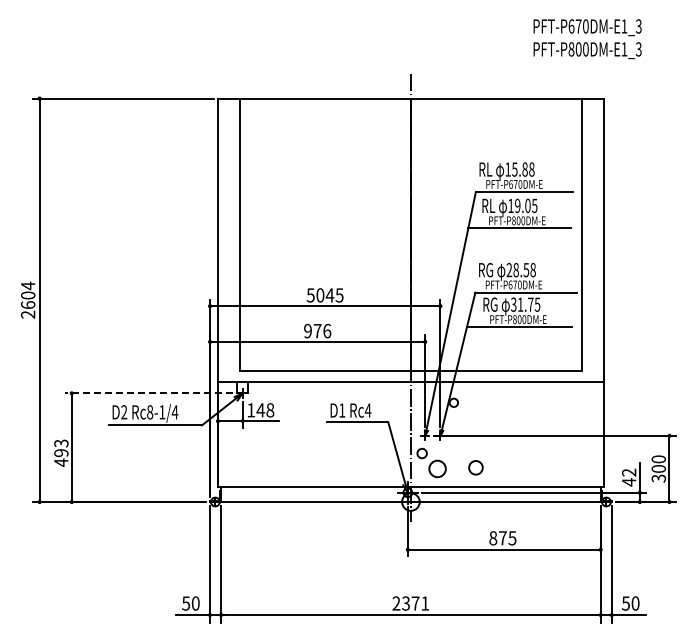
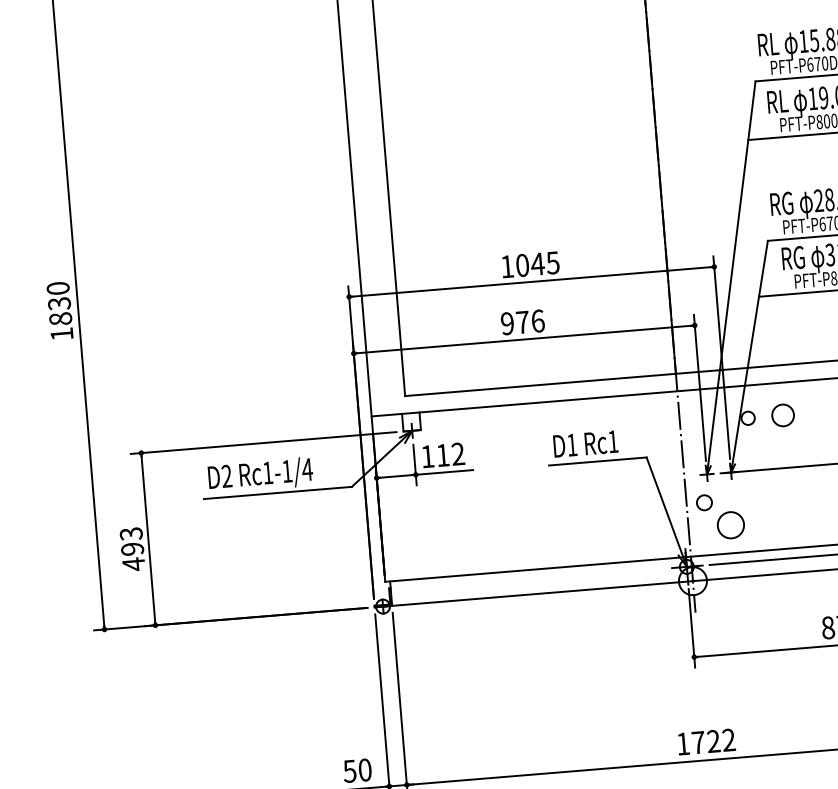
text: (310, 295) -> (506, 266), 5045 -> 1045
text: (28, 299) -> (60, 309), 2604 -> 1830
line: (148, 393) -> (262, 443), dashed -> solid
text: (265, 410) -> (450, 455), 148 -> 112
text: (367, 410) -> (612, 441), Rc4 -> Rc1
text: (150, 412) -> (268, 473), Rc8-1/4 -> Rc1-1/4
circle: (475, 467) -> (782, 414), moved
text: (410, 603) -> (705, 742), 2371 -> 1722

